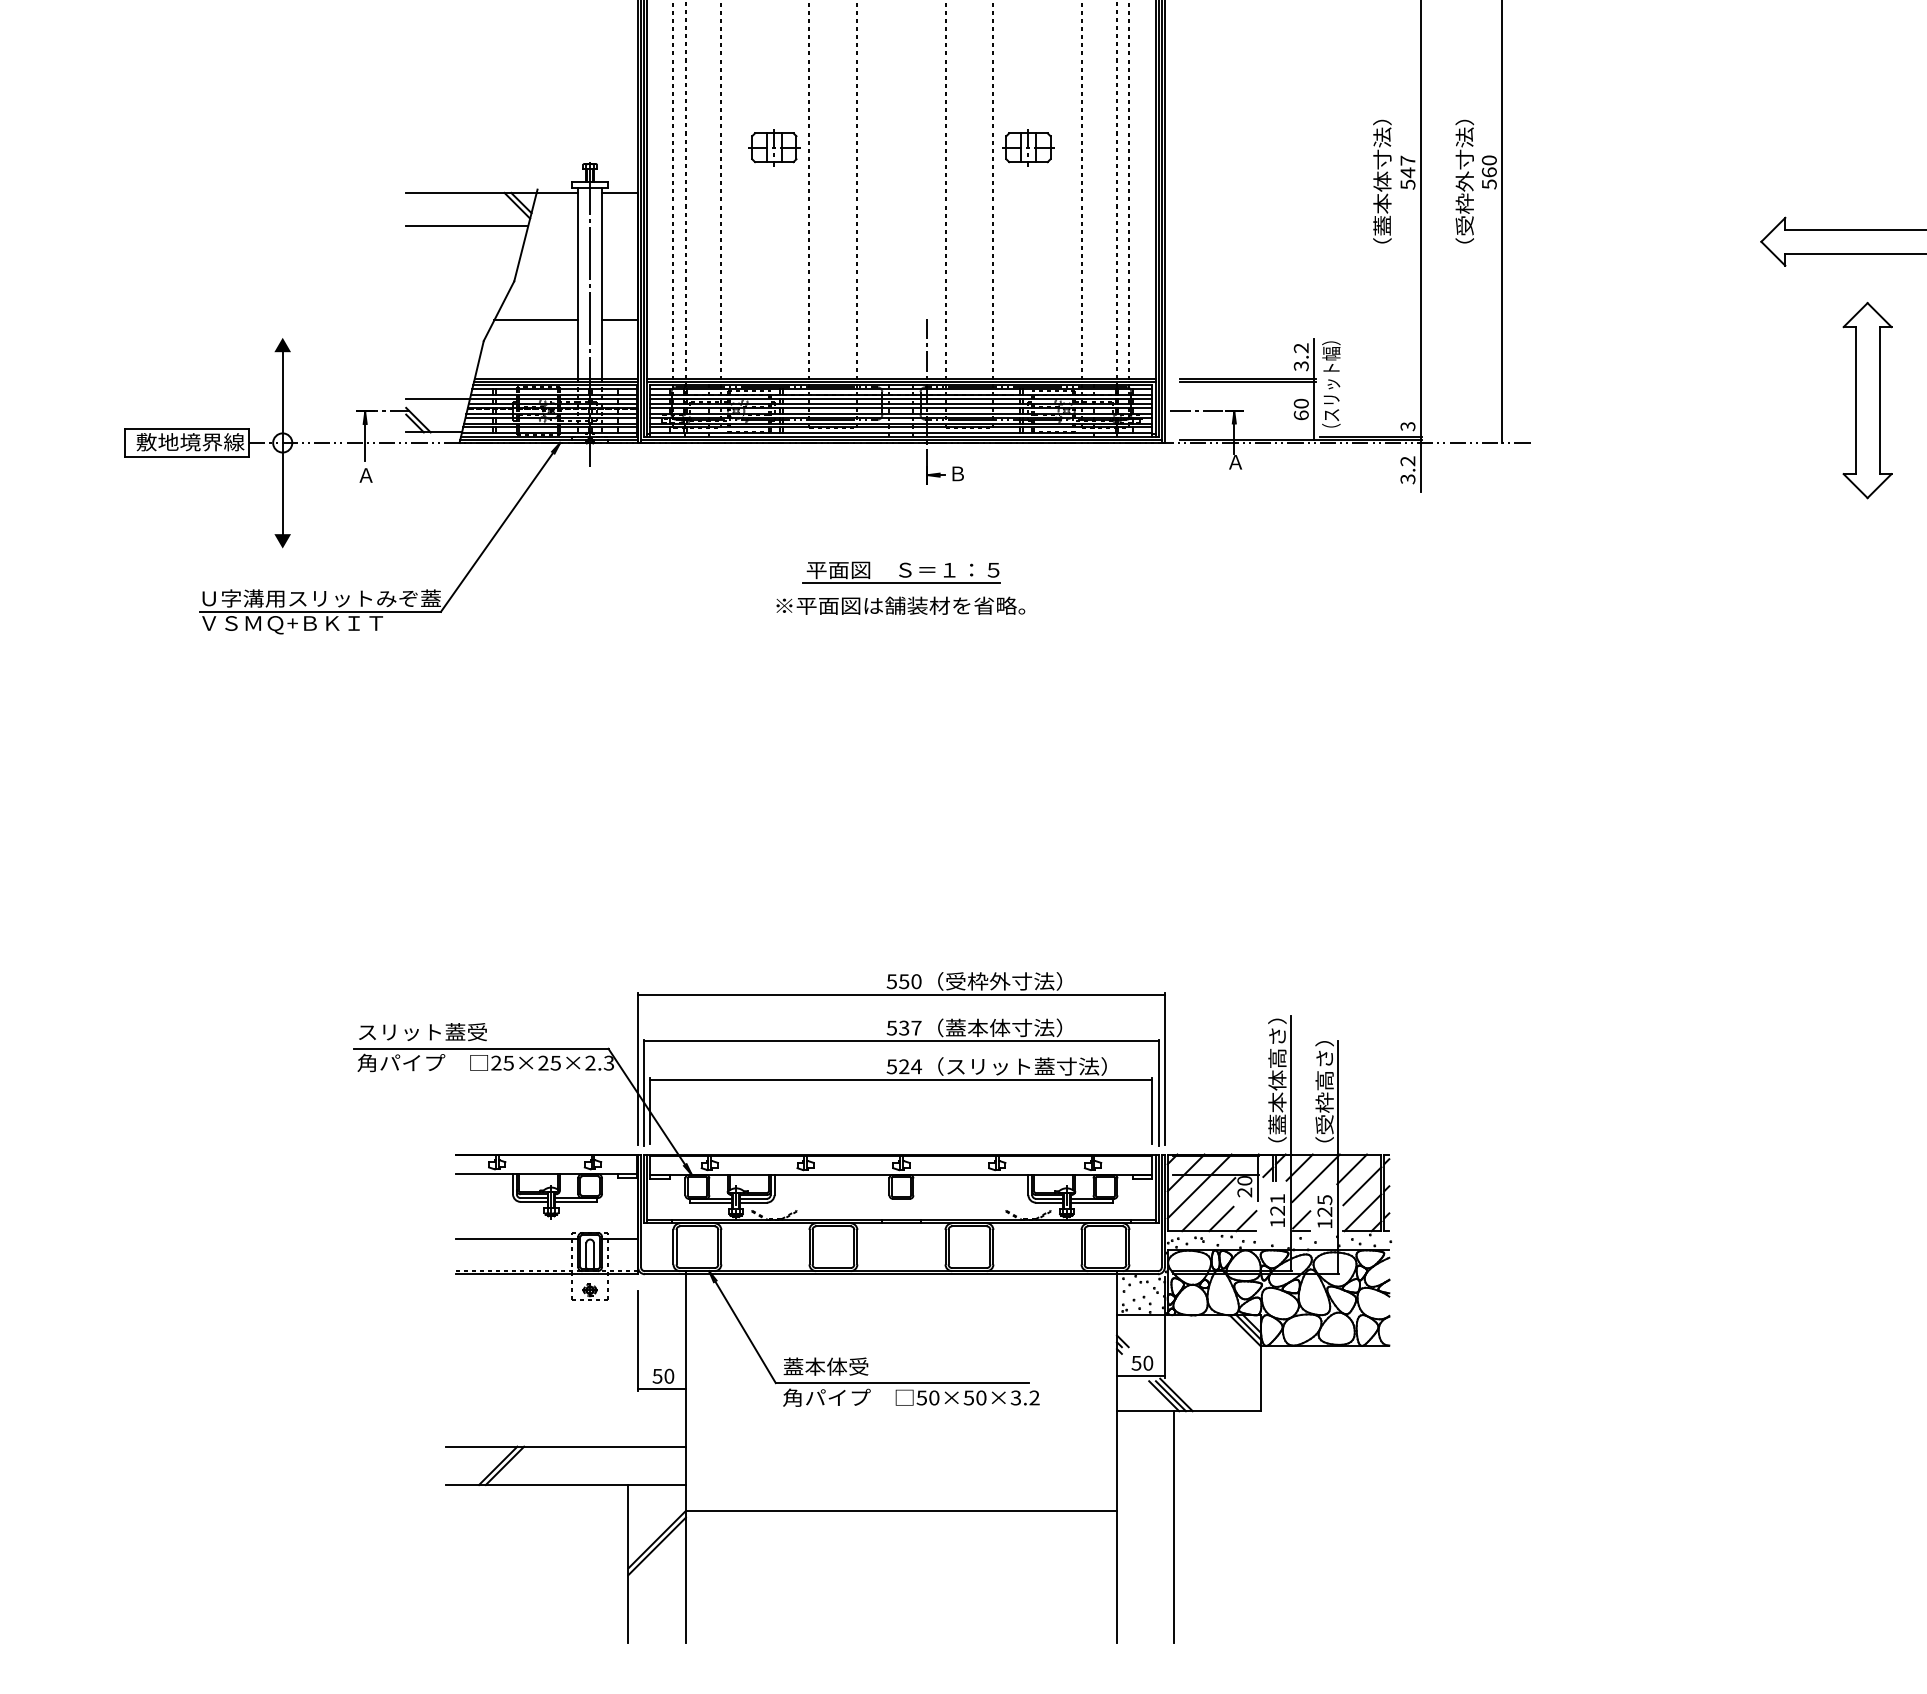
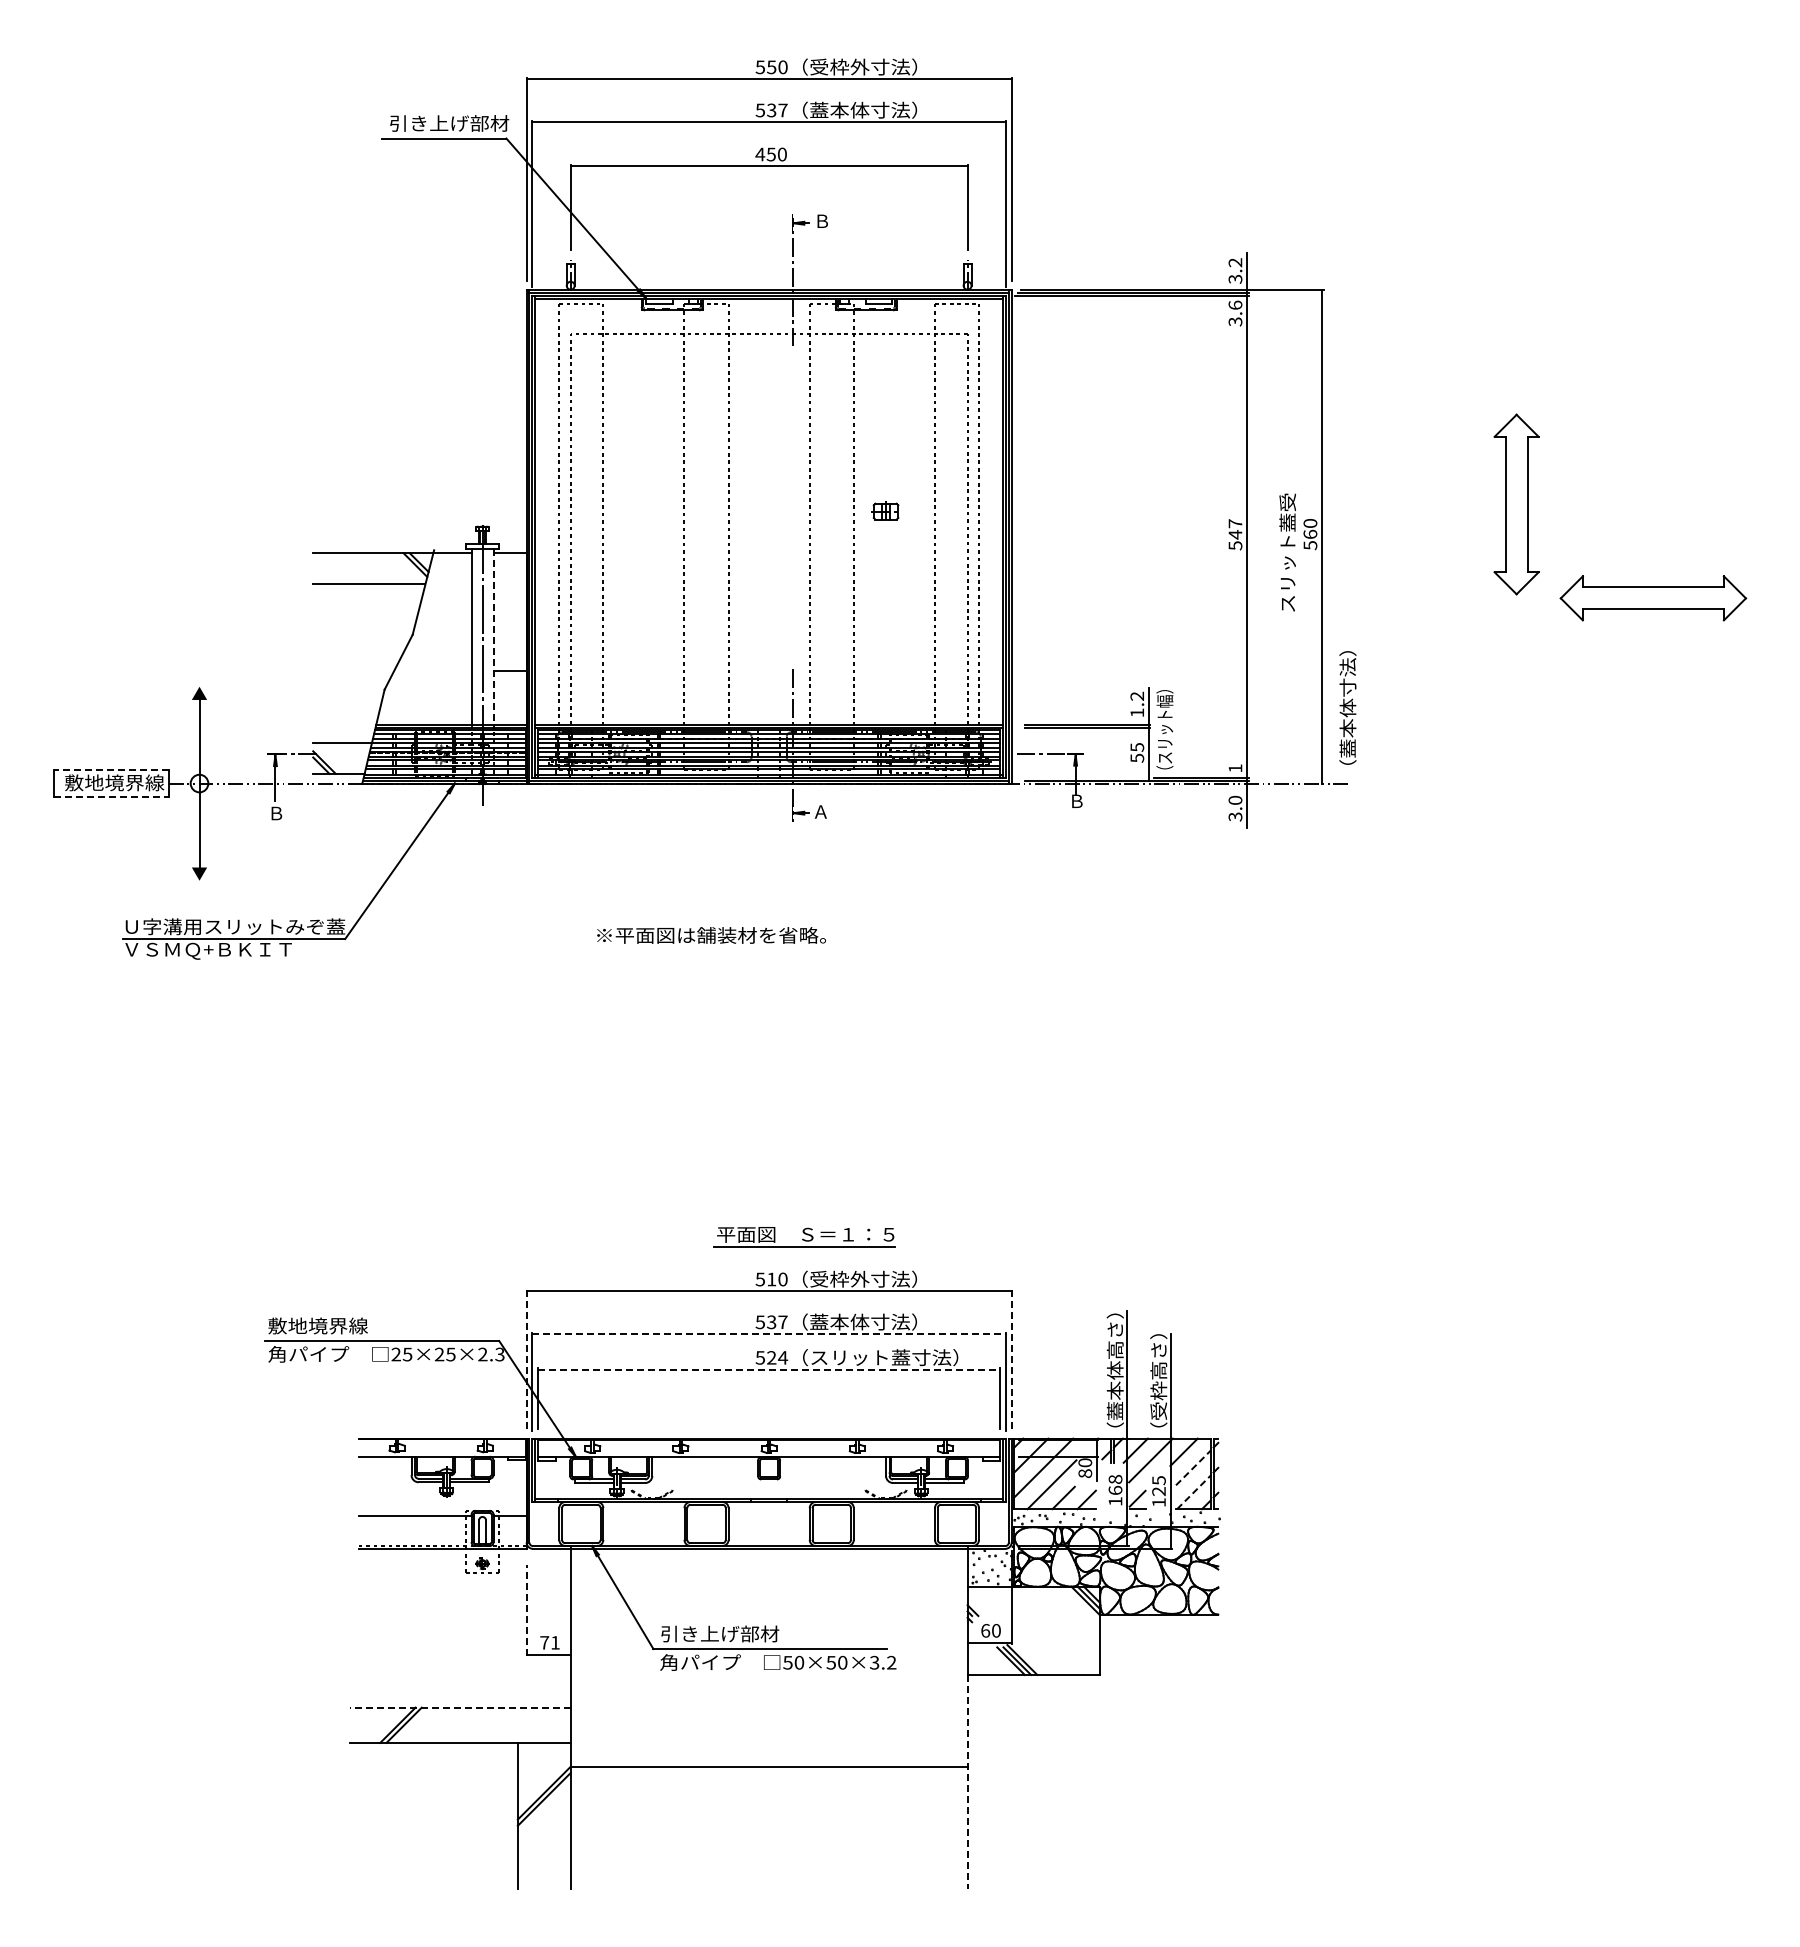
part: (773, 147) -> (651, 511), removed
part: (1027, 147) -> (885, 511), size x0.6
text: (1381, 181) -> (1347, 707), moved
text: (1464, 187) -> (1287, 548), （受枠外寸法） -> スリット蓋受
line: (602, 284) -> (493, 637), solid -> dashed
line: (535, 320) -> (432, 670), removed
text: (1301, 365) -> (1137, 712), 3.2 -> 1.2
part: (1867, 400) -> (1516, 504), moved
text: (1301, 409) -> (1137, 752), 60 -> 55
text: (1407, 426) -> (1235, 768), 3 -> 1
line: (186, 428) -> (110, 770), solid -> dashed
line: (187, 457) -> (111, 796), solid -> dashed
text: (1407, 460) -> (1235, 799), 3.2 -> 3.0
text: (1235, 461) -> (1076, 800), Ａ -> Ｂ
text: (957, 473) -> (820, 811), Ｂ -> Ａ
text: (366, 475) -> (276, 813), Ａ -> Ｂ
part: (901, 573) -> (804, 1237), moved
text: (900, 605) -> (711, 935), moved
text: (903, 981) -> (771, 1279), 550 -> 510
text: (421, 1031) -> (327, 1325), スリット蓋受 -> 敷地境界線
line: (901, 1041) -> (769, 1334), solid -> dashed
line: (637, 1068) -> (526, 1359), solid -> dashed
line: (1164, 1068) -> (1011, 1359), solid -> dashed
line: (901, 1079) -> (769, 1369), solid -> dashed
line: (1362, 1185) -> (1193, 1467), solid -> dashed
text: (1245, 1192) -> (1085, 1473), 20 -> 80
text: (1277, 1205) -> (1115, 1485), 121 -> 168
line: (1363, 1213) -> (1194, 1492), solid -> dashed
line: (637, 1341) -> (526, 1610), solid -> dashed
text: (1136, 1362) -> (985, 1630), 50 -> 60
text: (847, 1366) -> (719, 1633), 蓋本体受 -> 引き上げ部材
text: (662, 1375) -> (549, 1642), 50 -> 71
line: (565, 1446) -> (459, 1707), solid -> dashed
line: (1116, 1526) -> (967, 1781), solid -> dashed
line: (1174, 1526) -> (1020, 1781), removed

